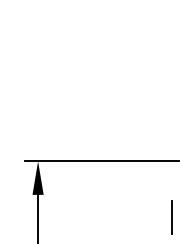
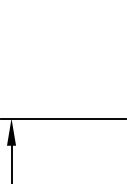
line: (172, 217) -> (120, 164), removed

